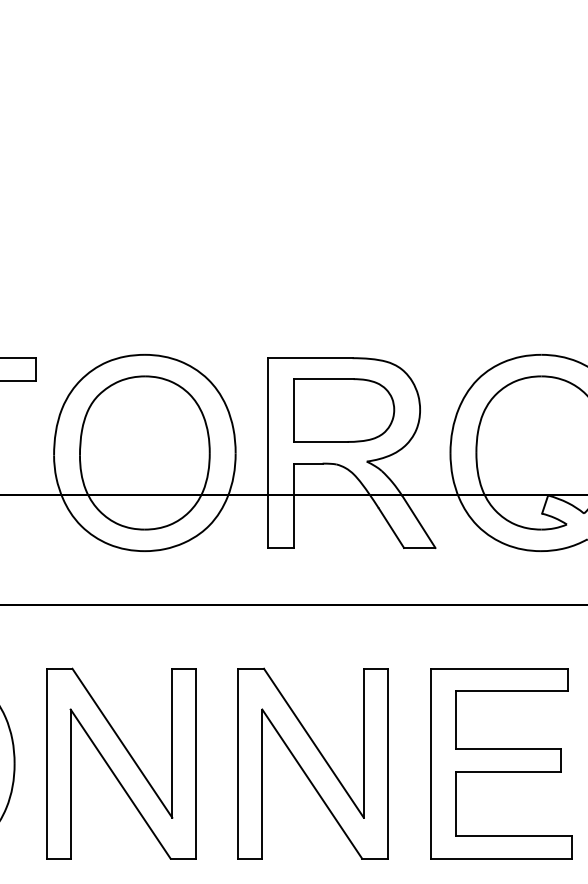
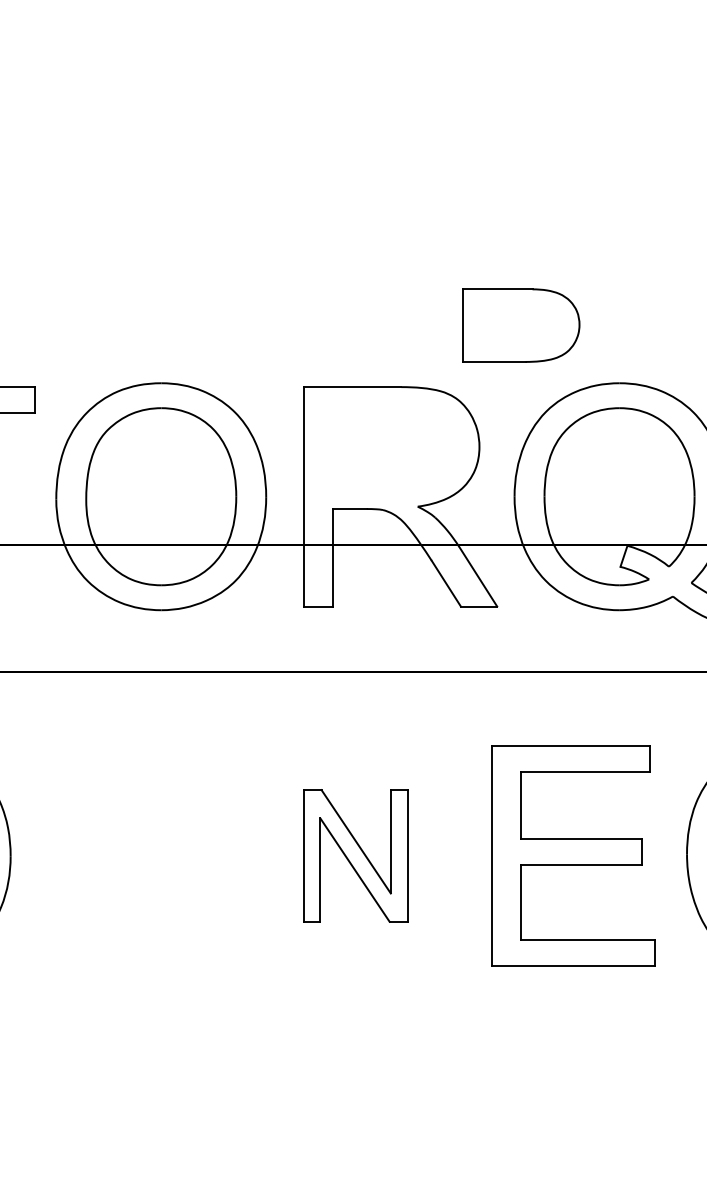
part: (344, 410) -> (521, 325), moved
part: (121, 763) -> (134, 855), removed
part: (312, 763) -> (355, 855), size x0.6

